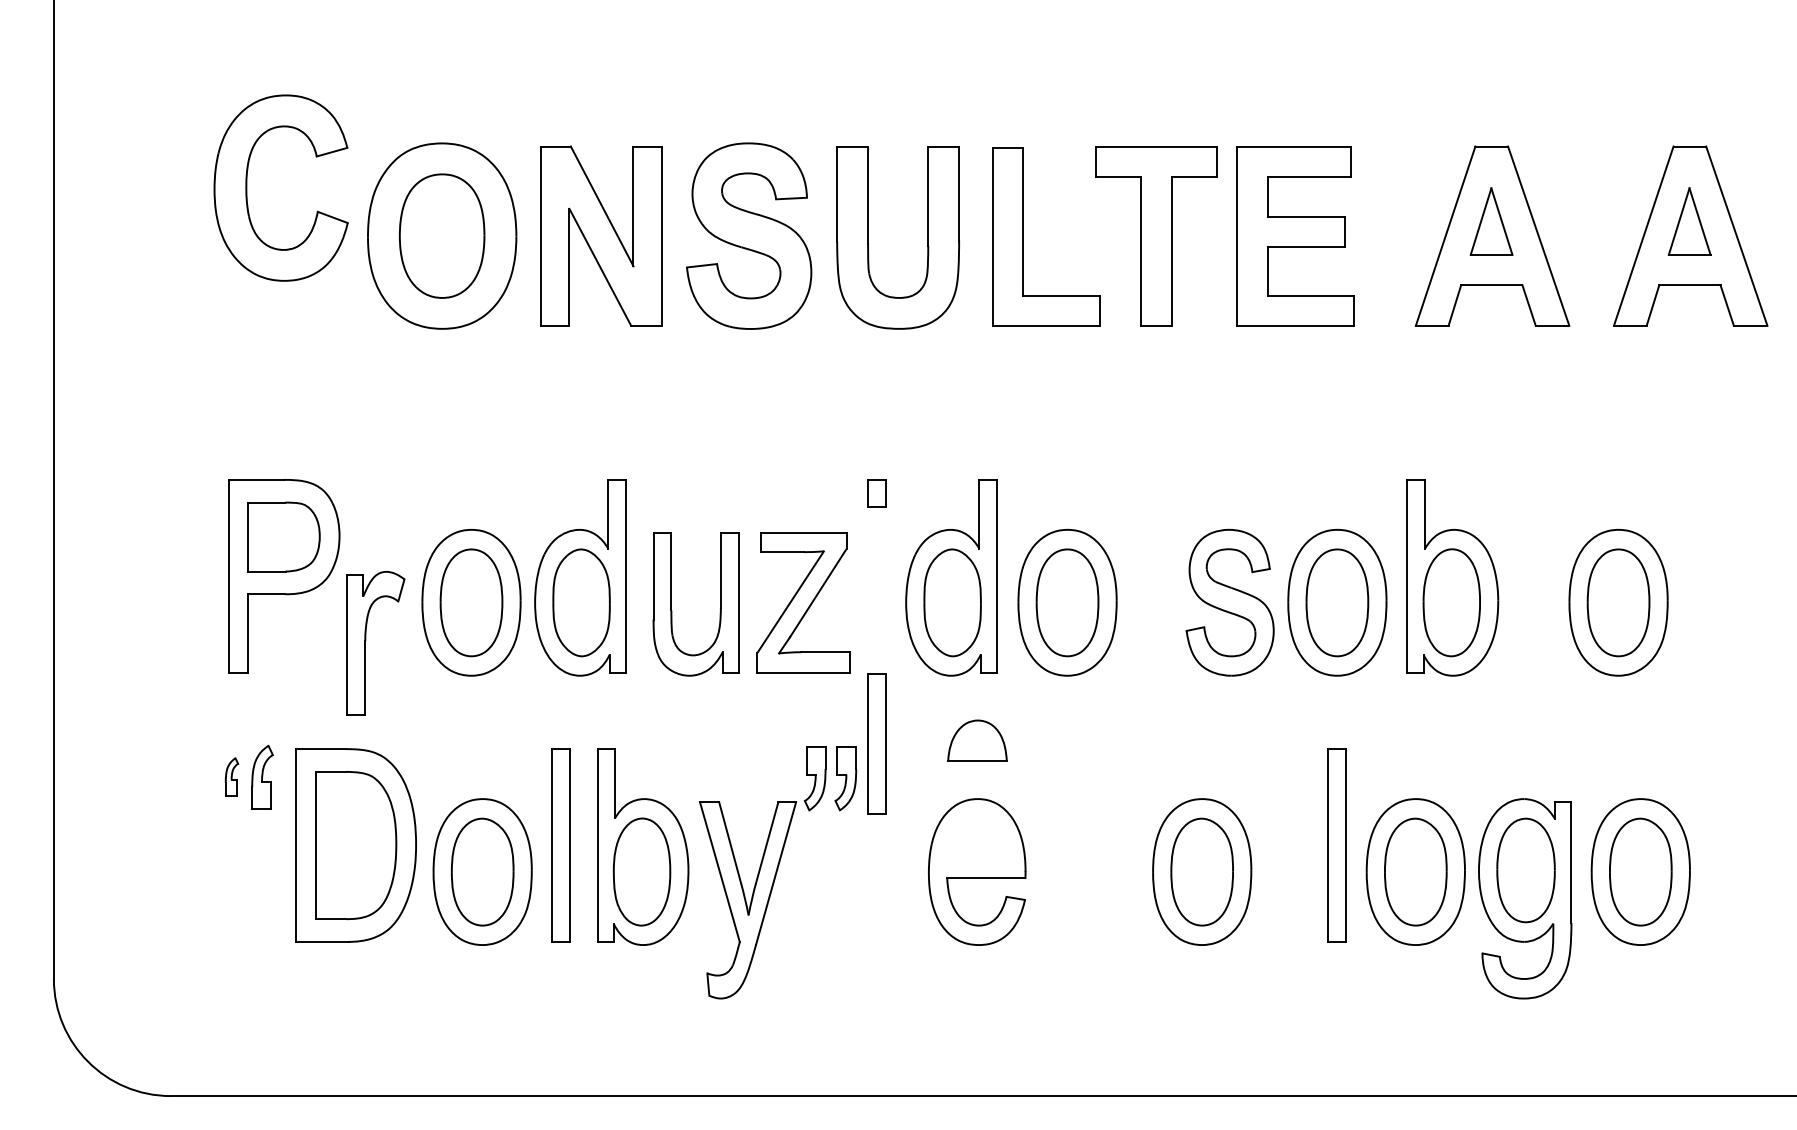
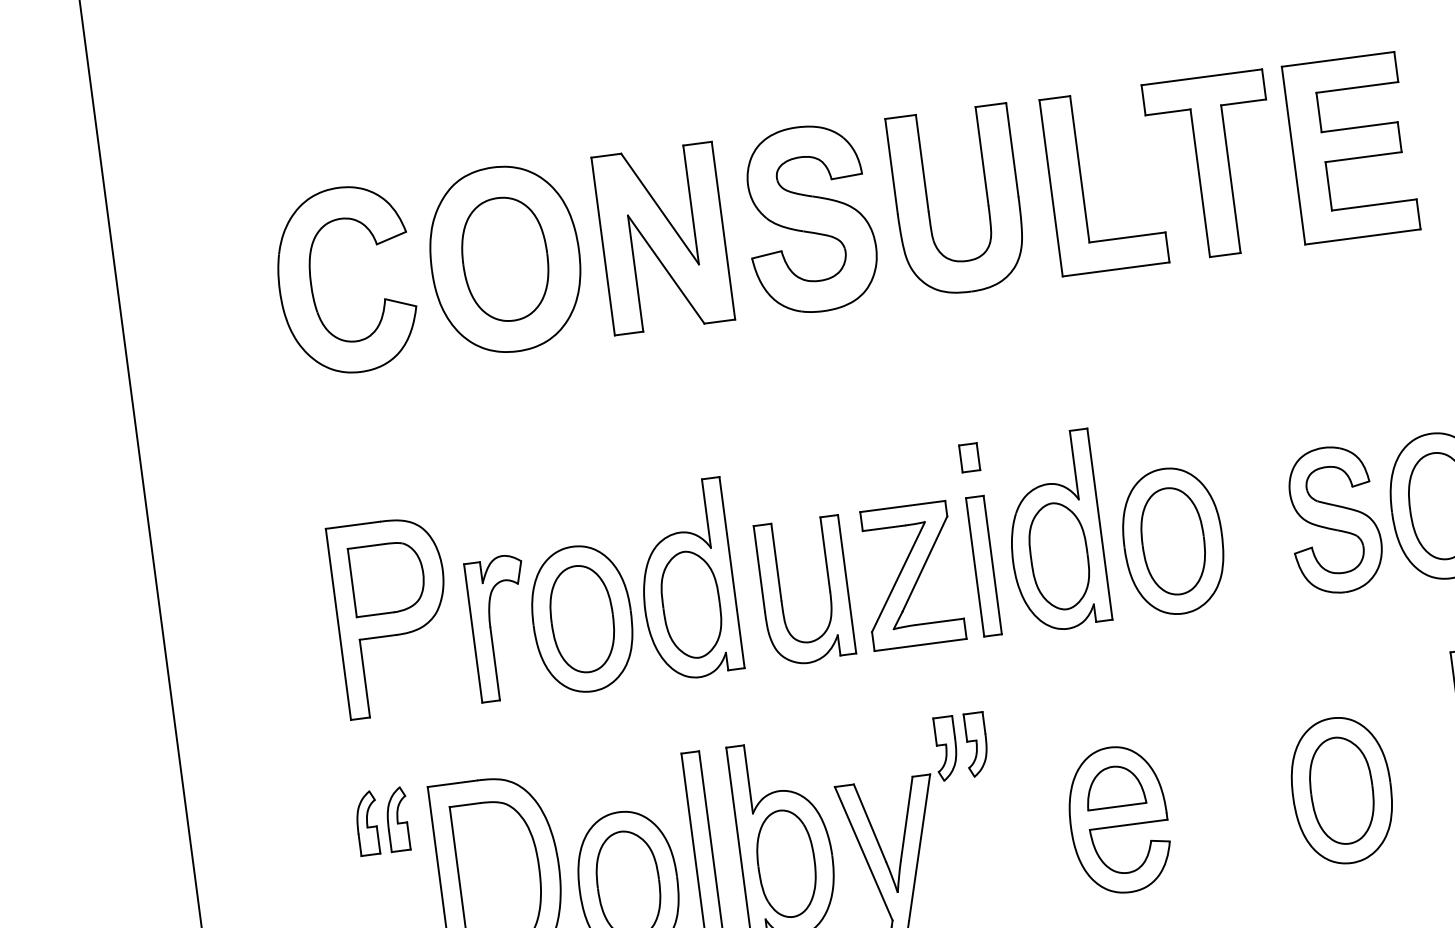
part: (247, 187) -> (312, 284), moved
part: (366, 641) -> (491, 627), moved
part: (977, 740) -> (1114, 786), moved
part: (876, 743) -> (983, 565), moved
part: (231, 776) -> (367, 822), size x1.67

